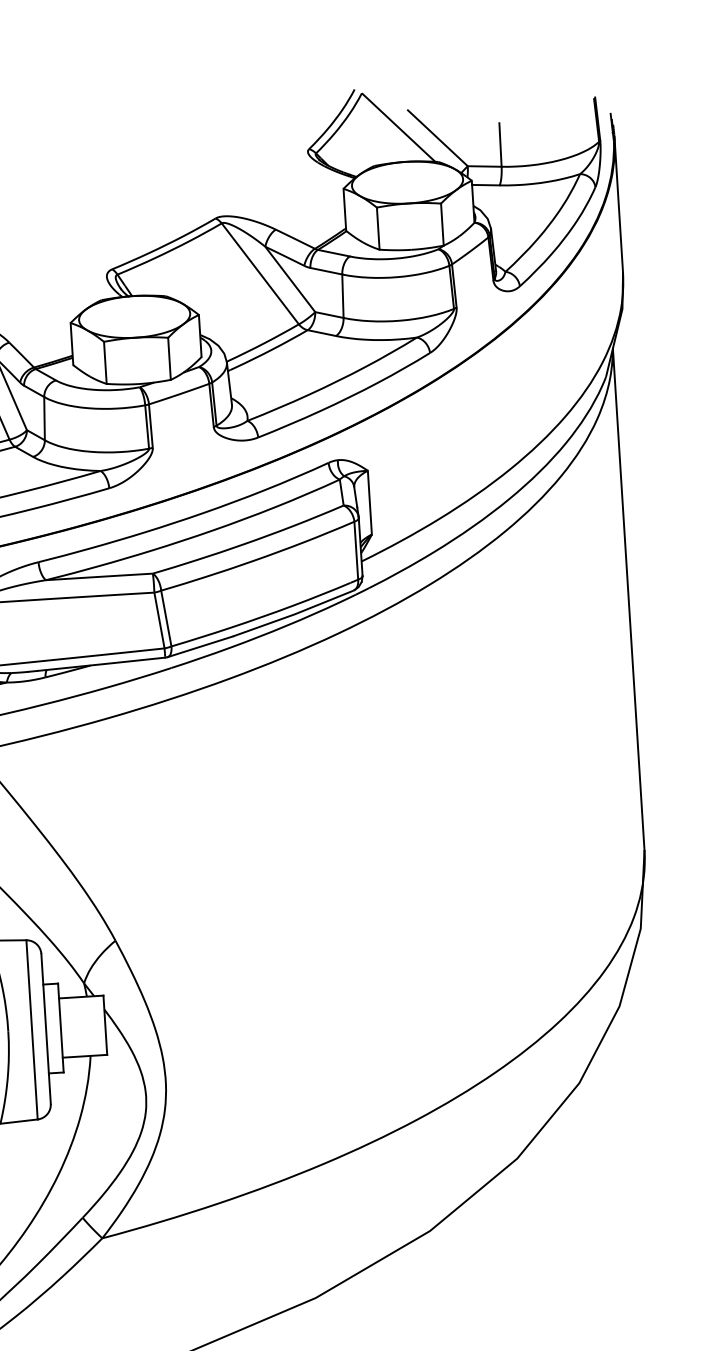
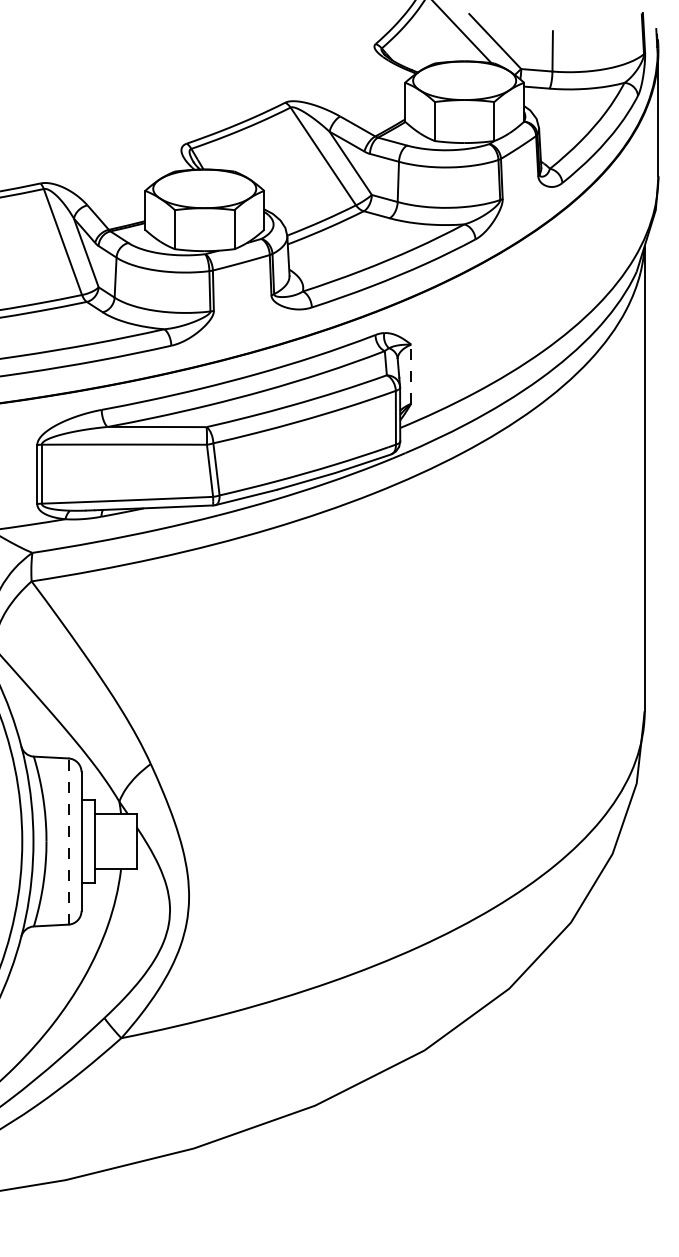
line: (370, 503) -> (411, 374), solid -> dashed
line: (32, 1029) -> (68, 841), solid -> dashed

